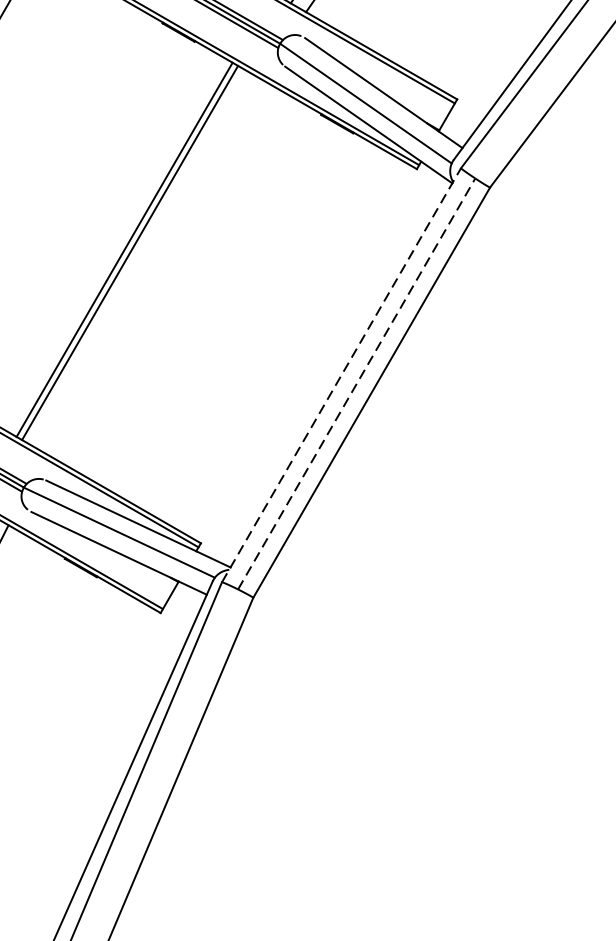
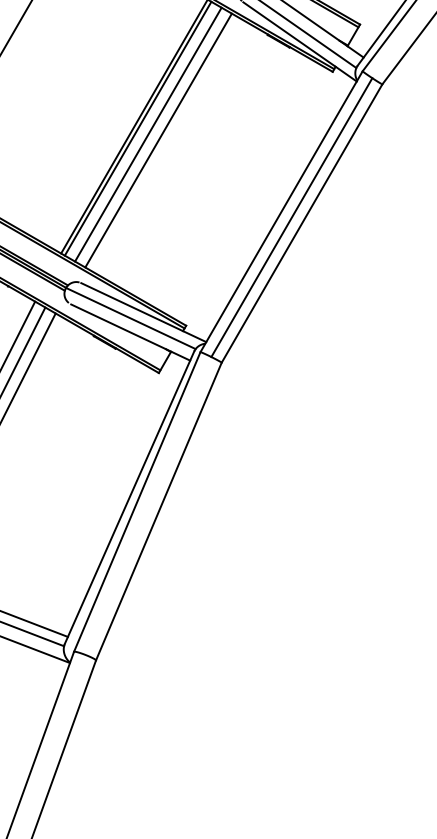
line: (145, 261) -> (148, 134), added
line: (160, 270) -> (158, 140), added
line: (341, 374) -> (281, 211), dashed -> solid
line: (356, 383) -> (291, 217), dashed -> solid

